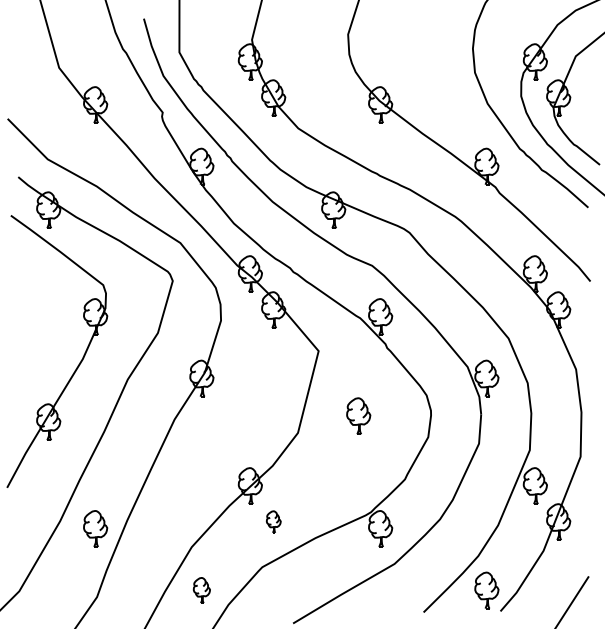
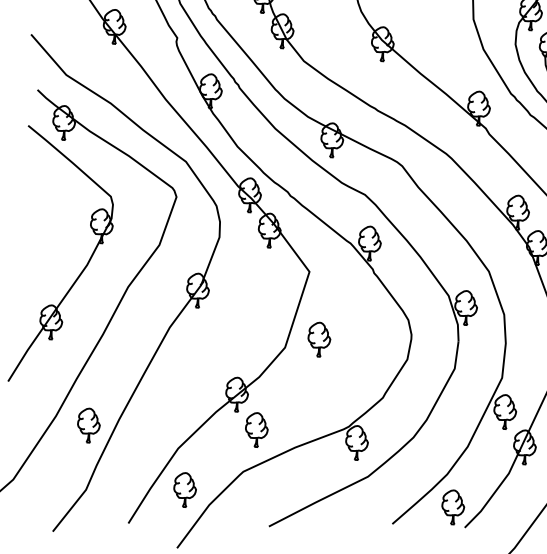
part: (358, 415) -> (319, 338), moved
part: (273, 521) -> (256, 429), size x1.67
part: (201, 590) -> (184, 489), size x1.43

